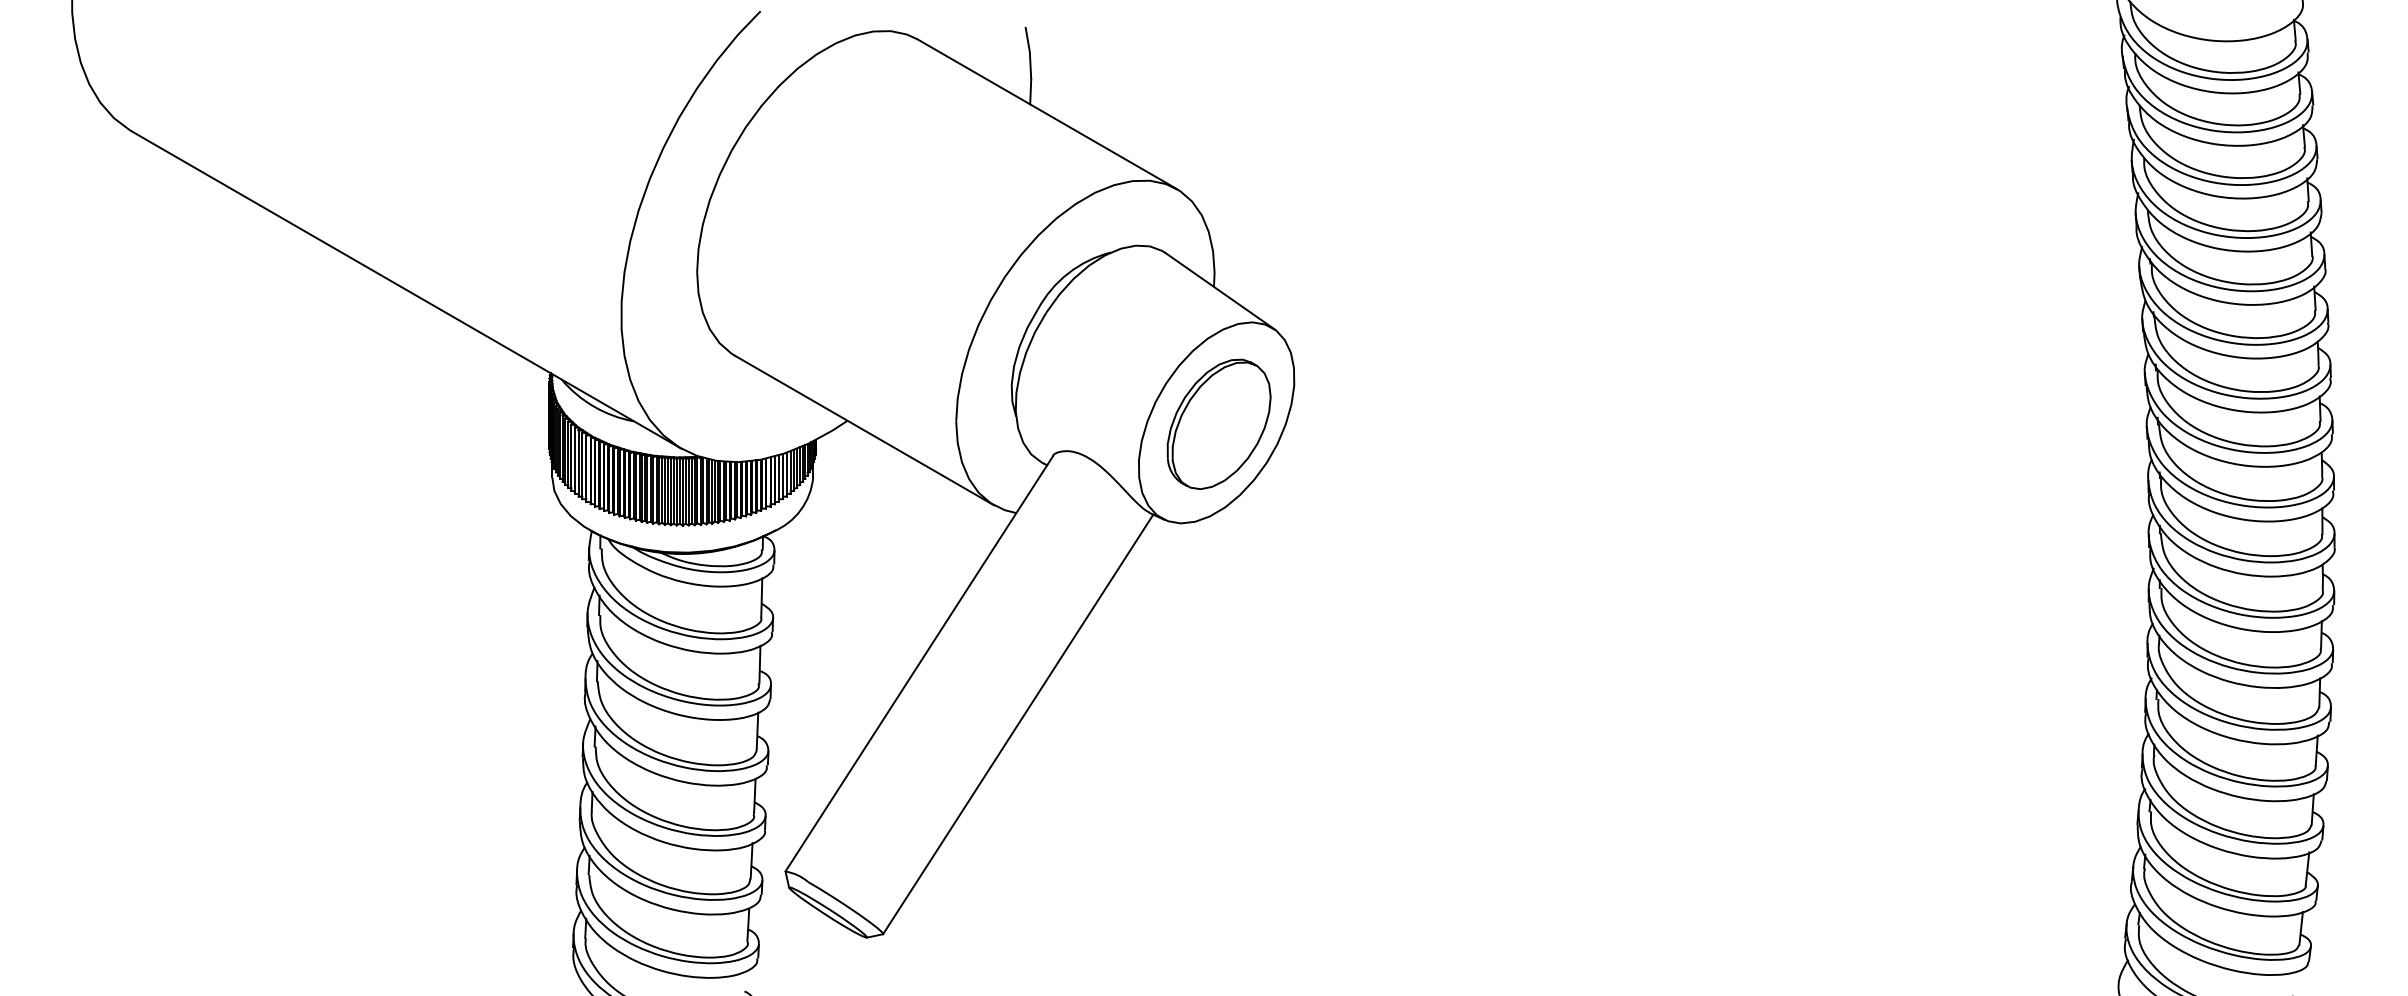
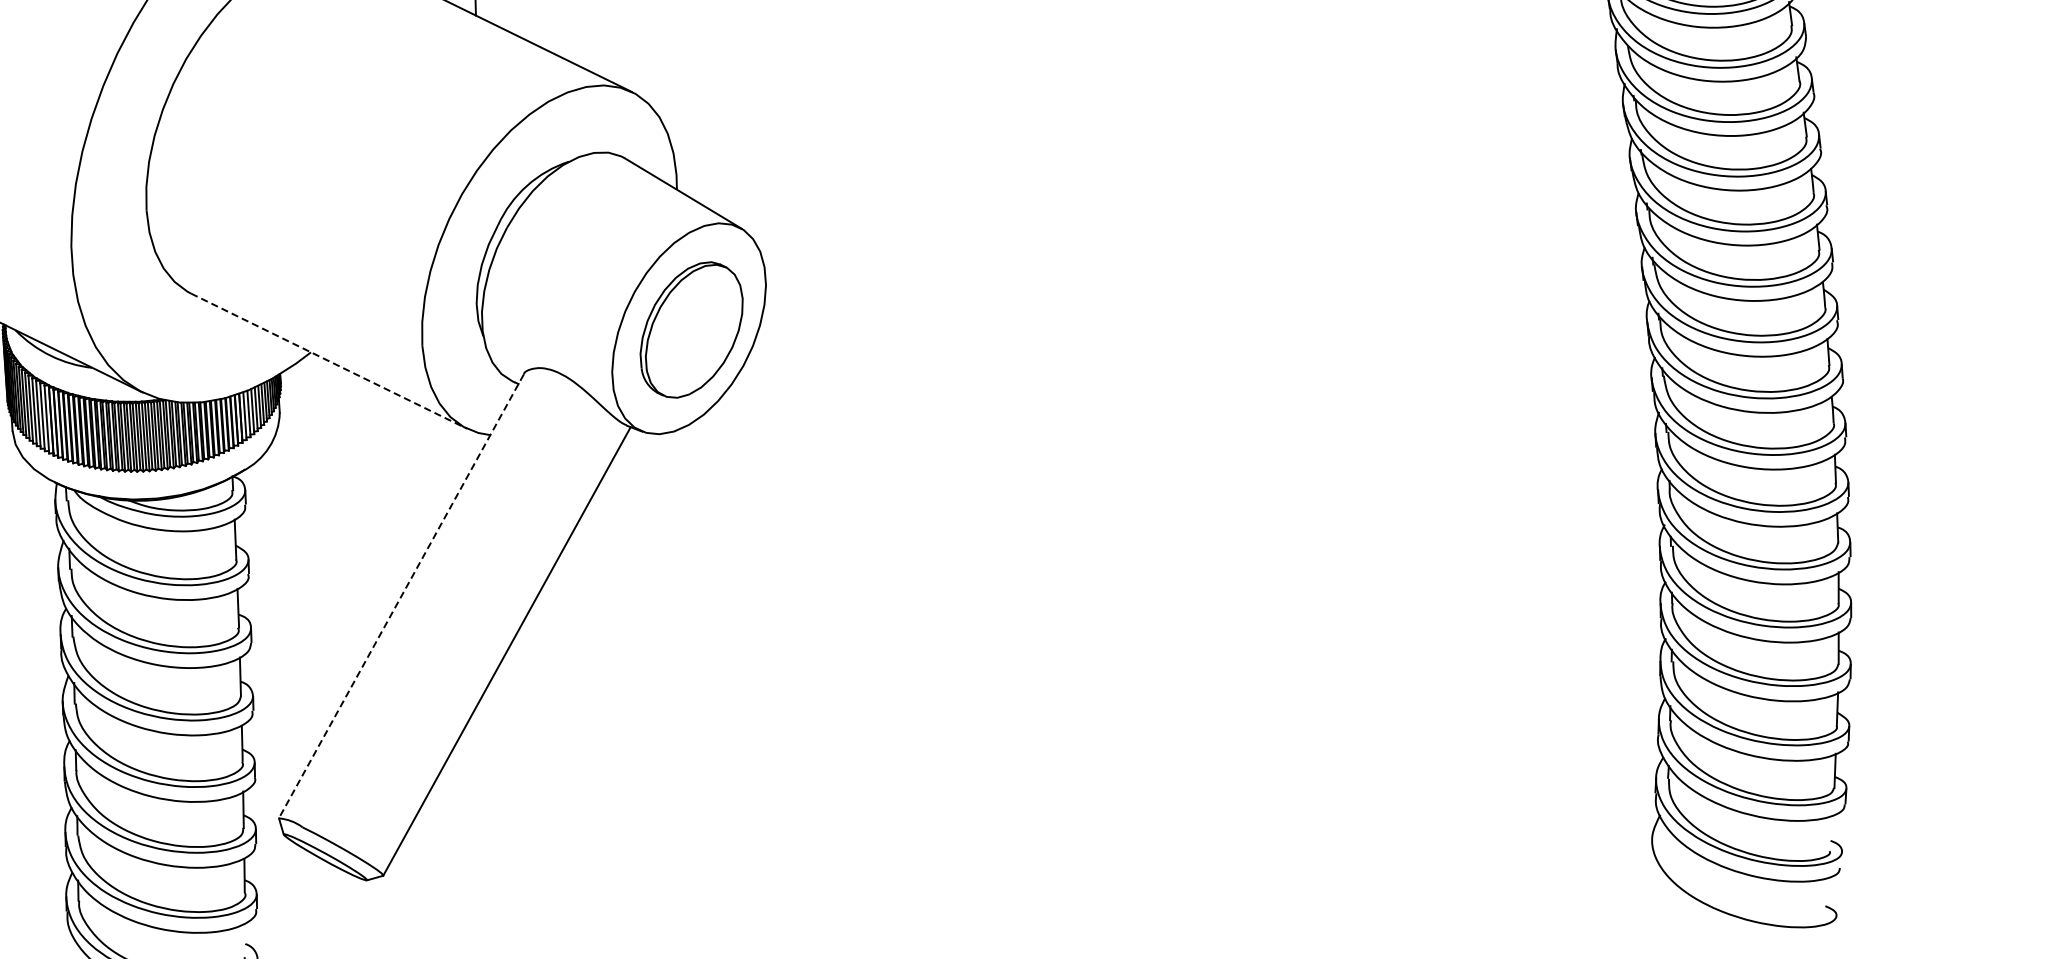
line: (864, 430) -> (329, 361), solid -> dashed
line: (919, 663) -> (401, 595), solid -> dashed

